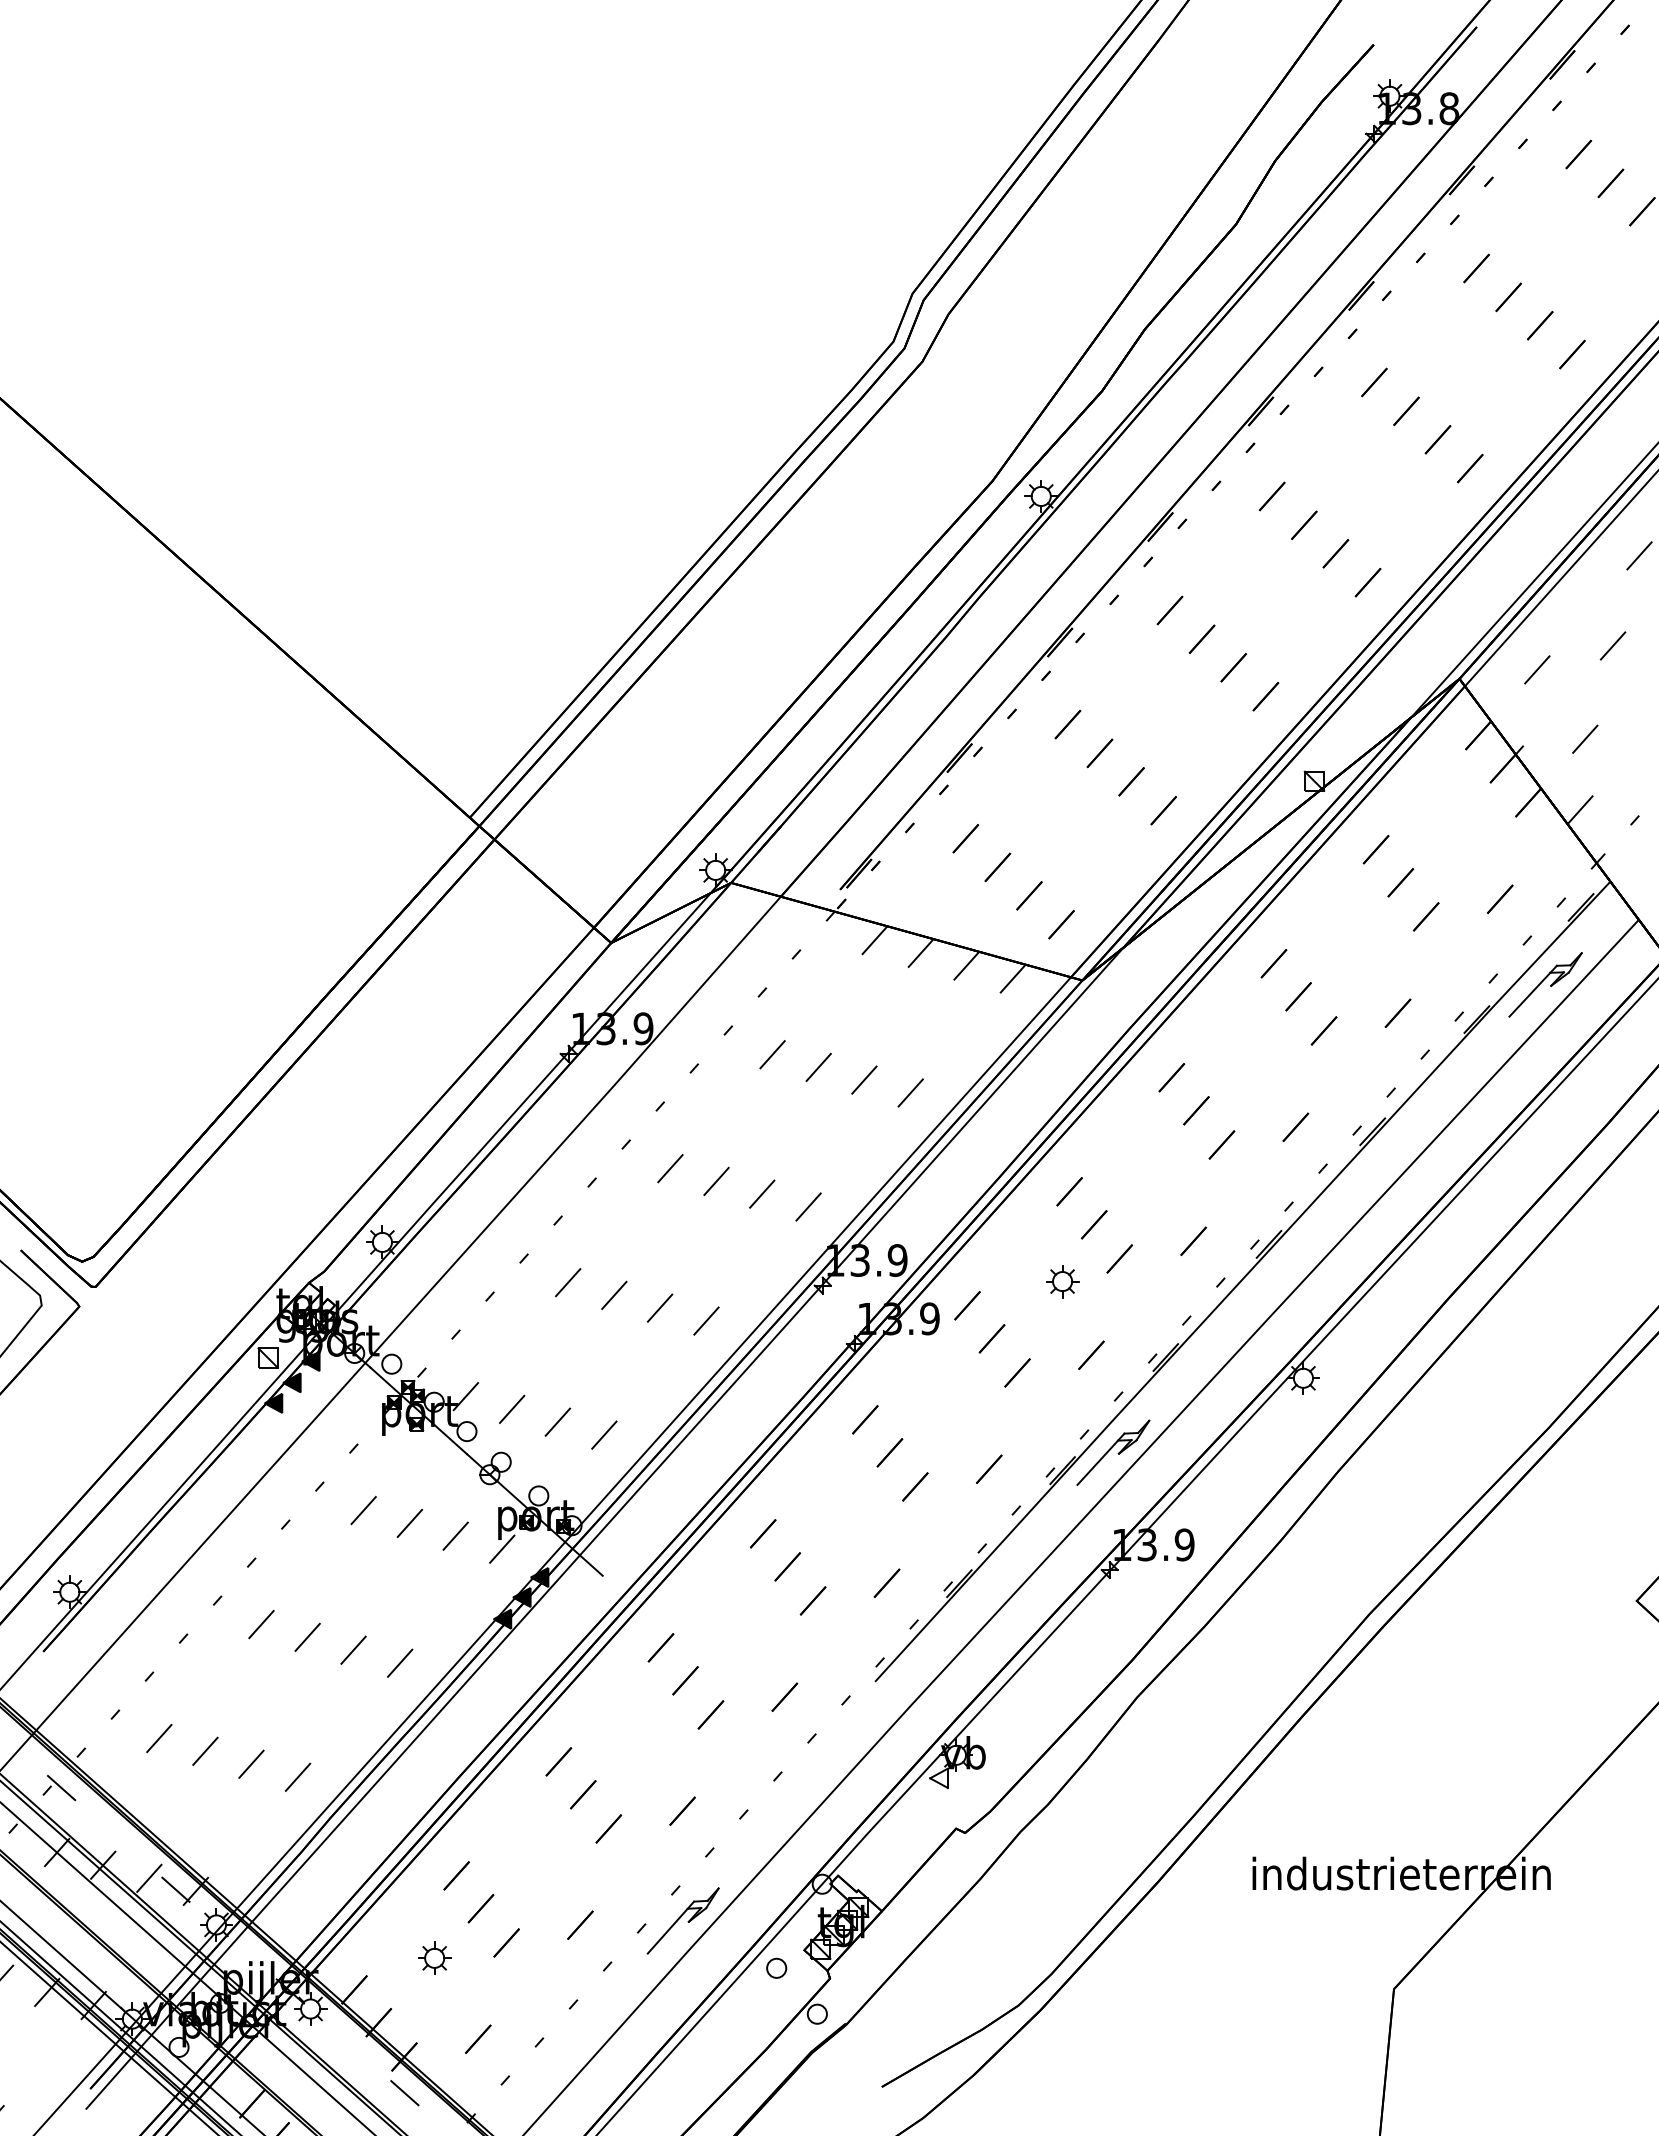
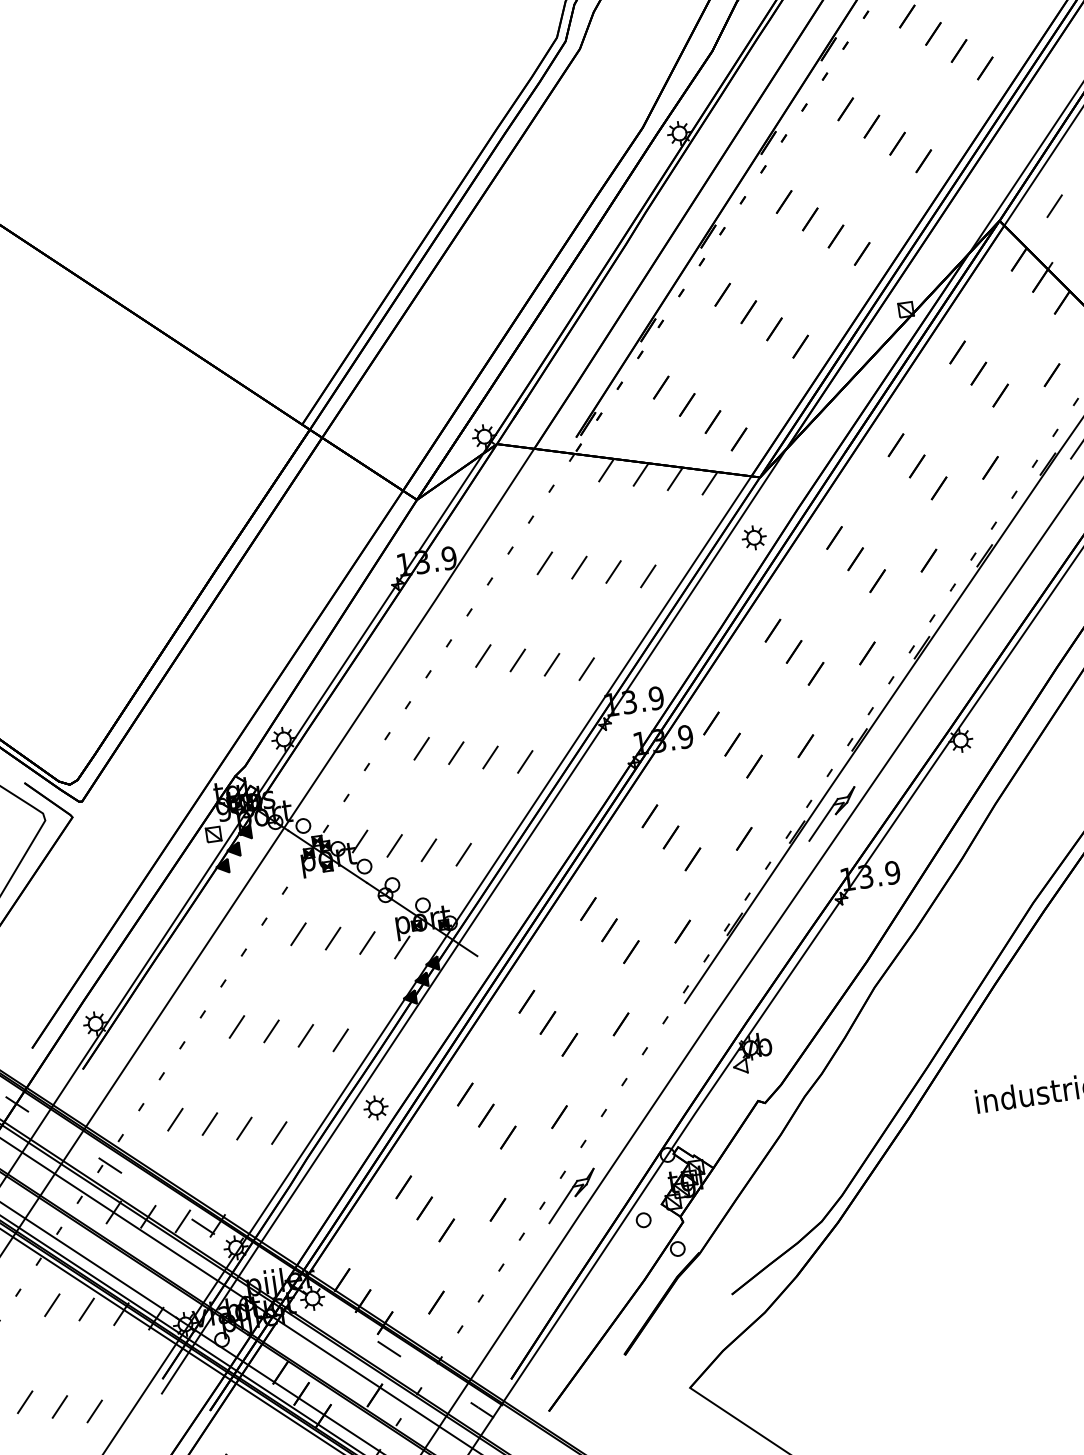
part: (1062, 1281) -> (754, 537), moved
part: (434, 1957) -> (375, 1107), moved

